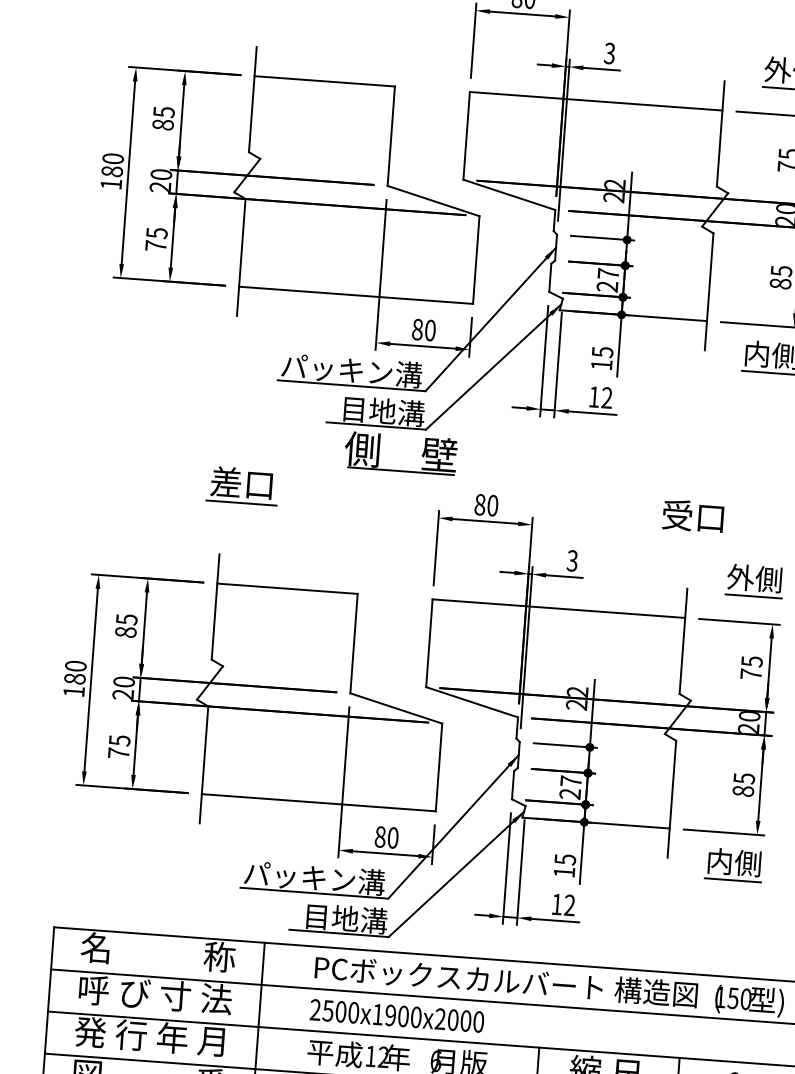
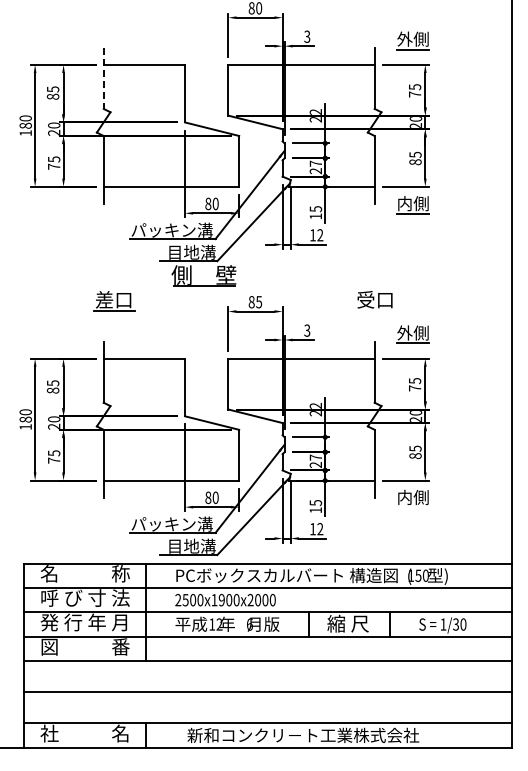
line: (252, 99) -> (103, 78), solid -> dashed
text: (493, 506) -> (259, 302), 80 -> 85
line: (731, 879) -> (412, 507), removed

